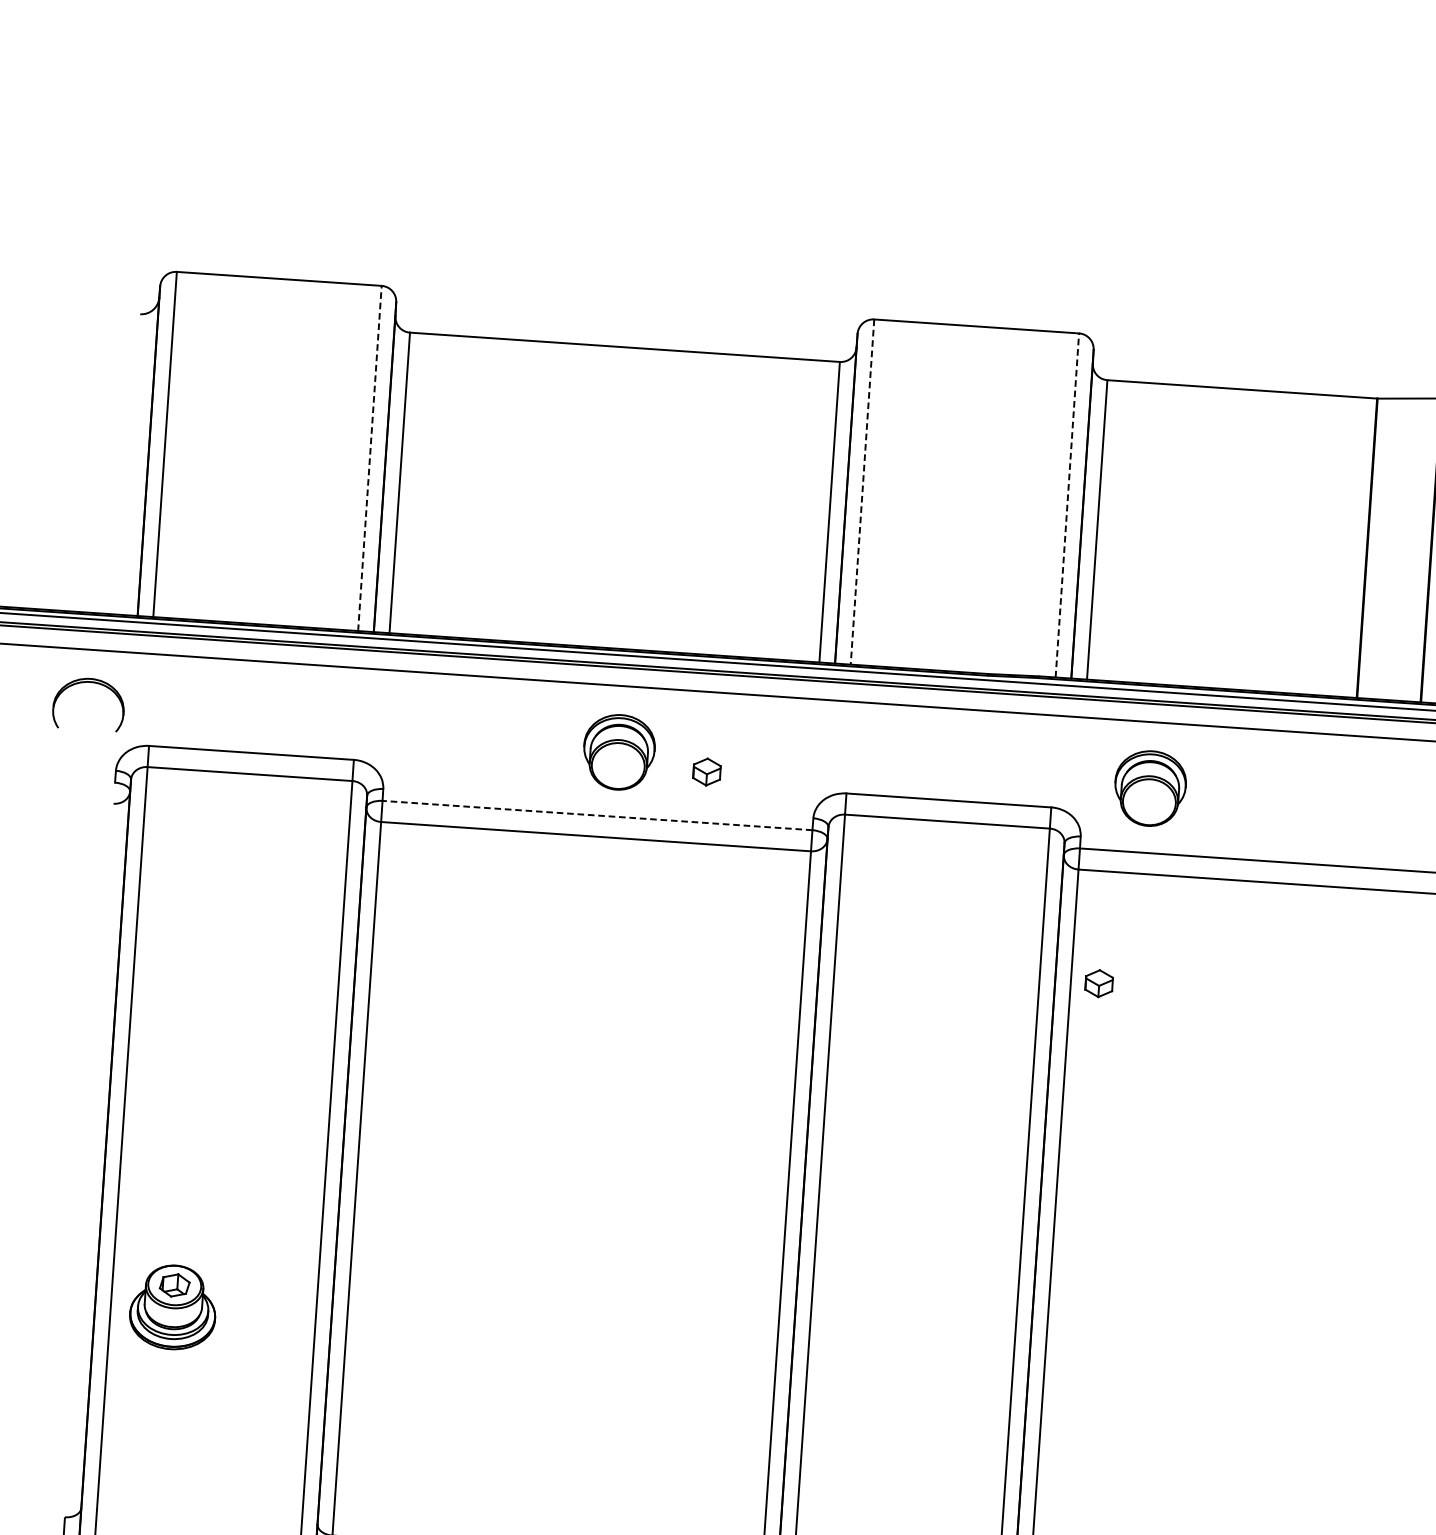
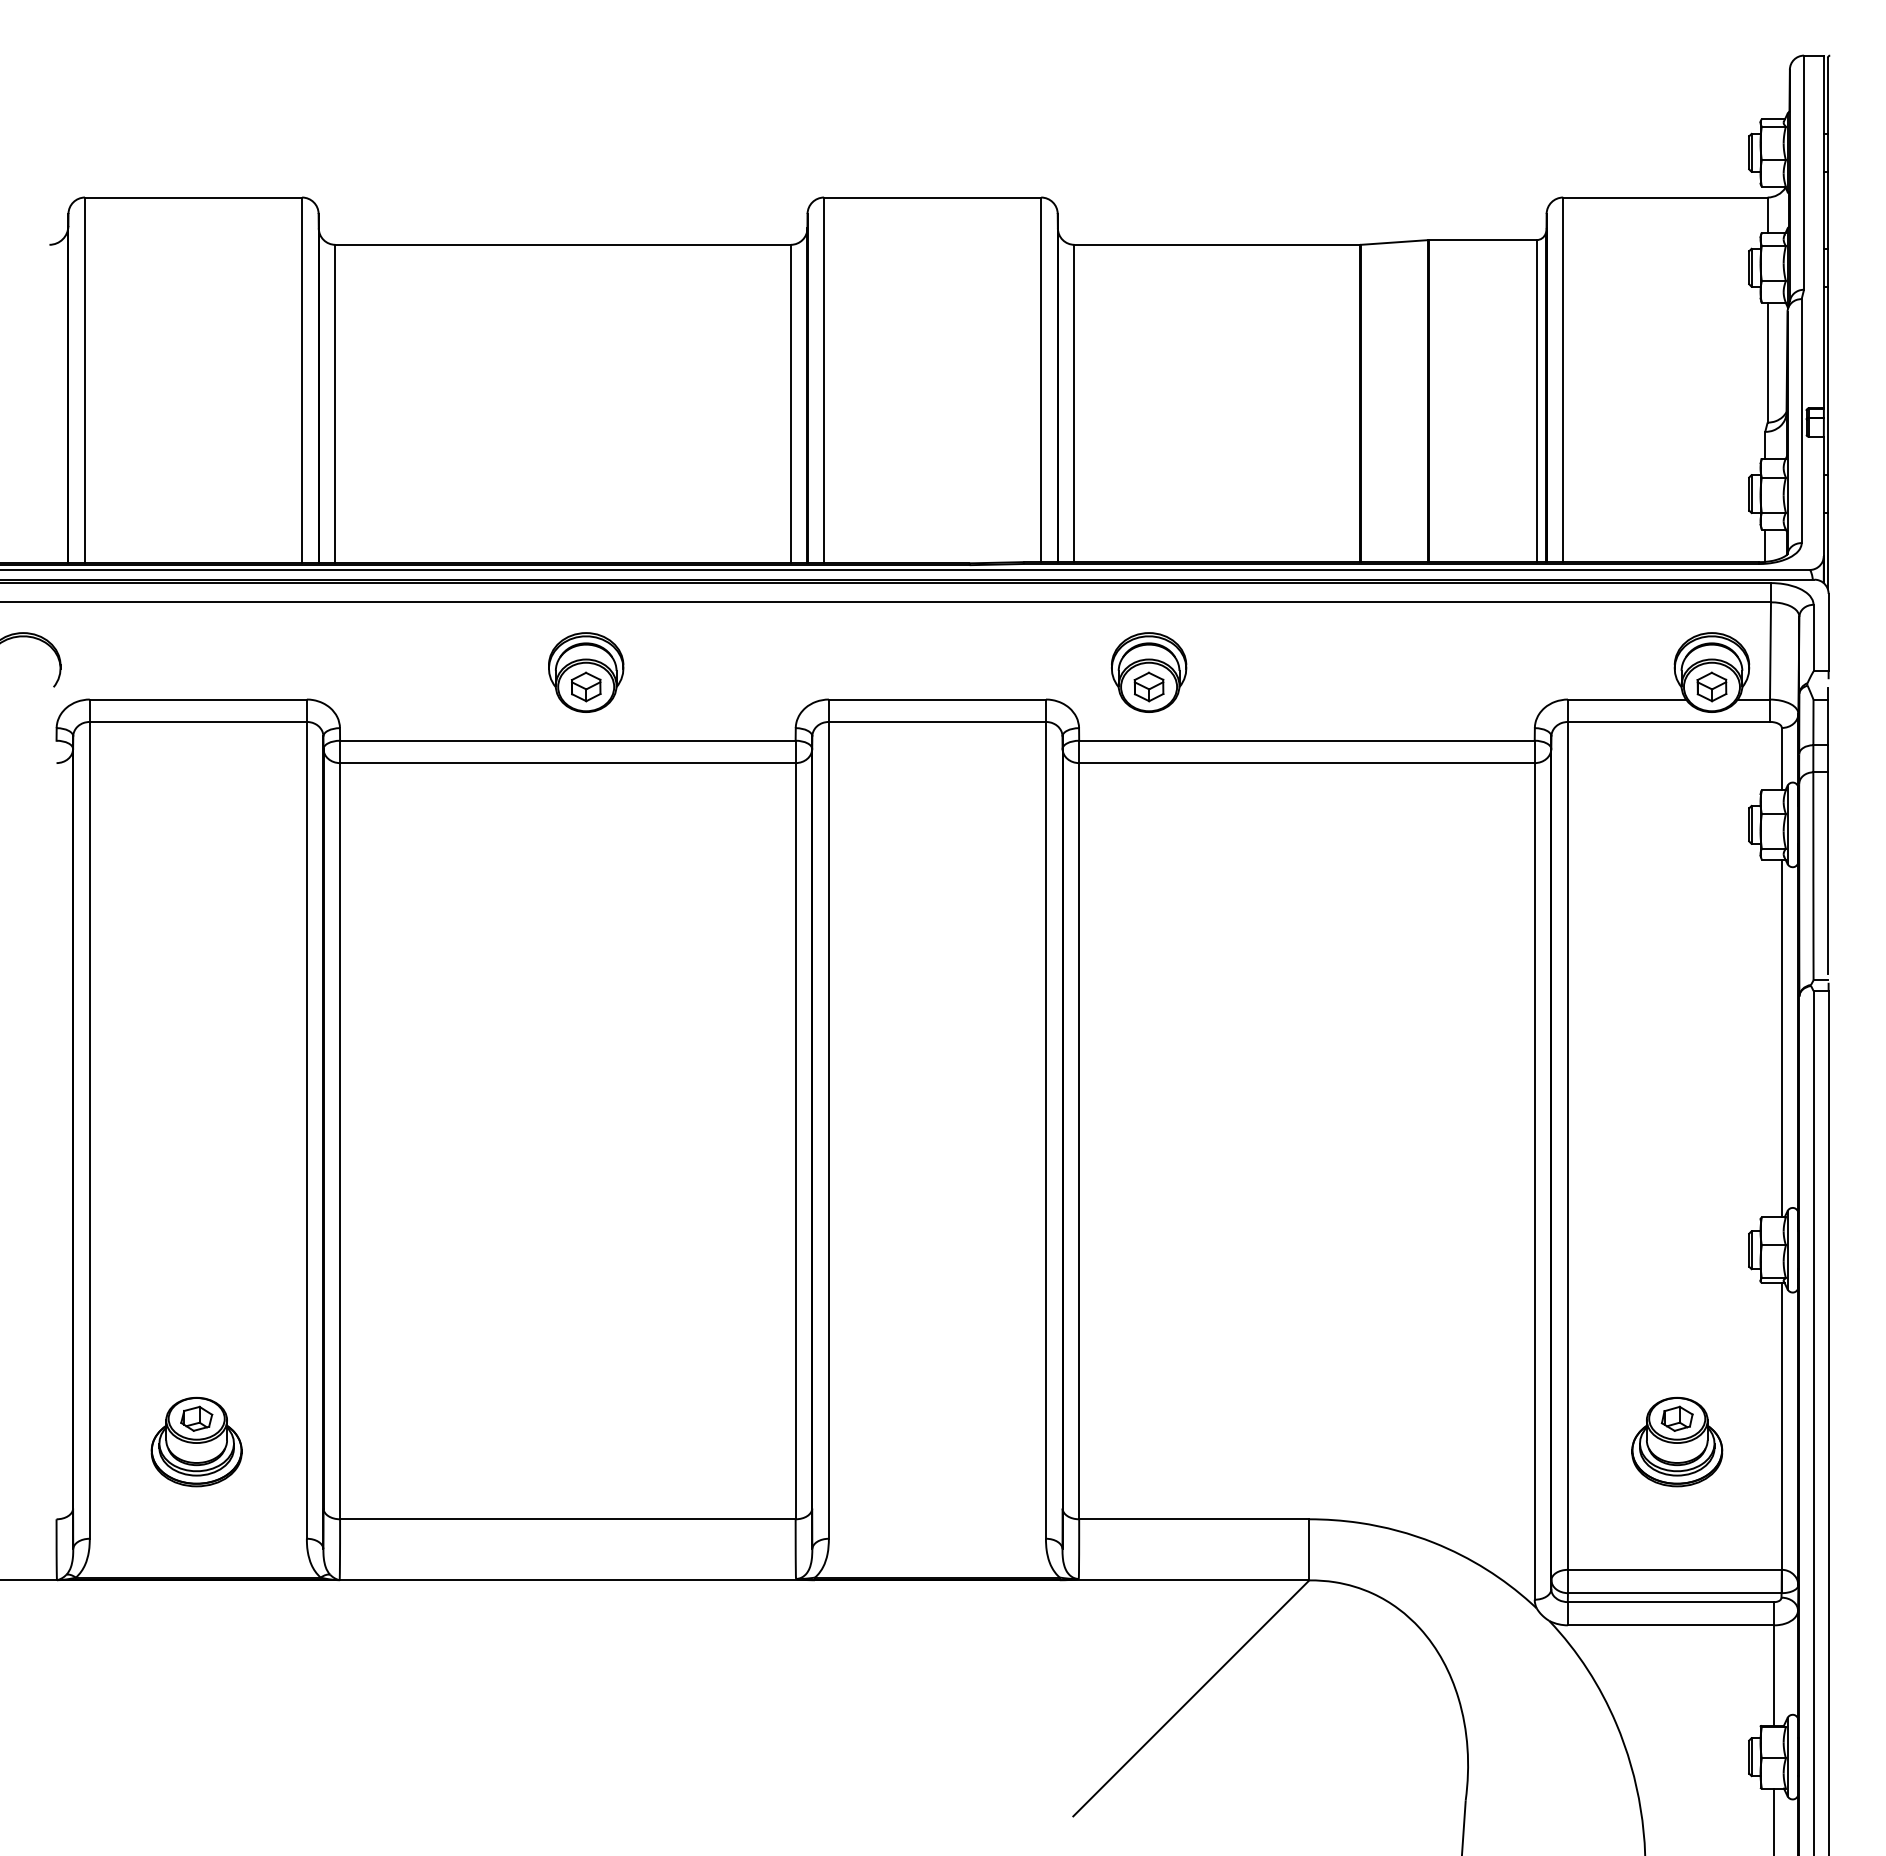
line: (370, 458) -> (302, 380), dashed -> solid
line: (862, 492) -> (824, 380), dashed -> solid
line: (1067, 505) -> (1041, 379), dashed -> solid
part: (706, 771) -> (585, 686), moved
line: (597, 815) -> (567, 740), dashed -> solid
part: (1098, 983) -> (1148, 686), moved
part: (173, 1306) -> (196, 1441), moved

